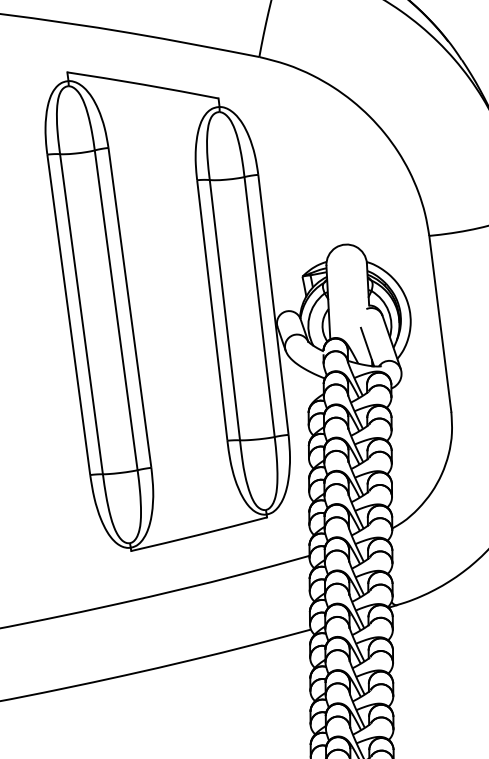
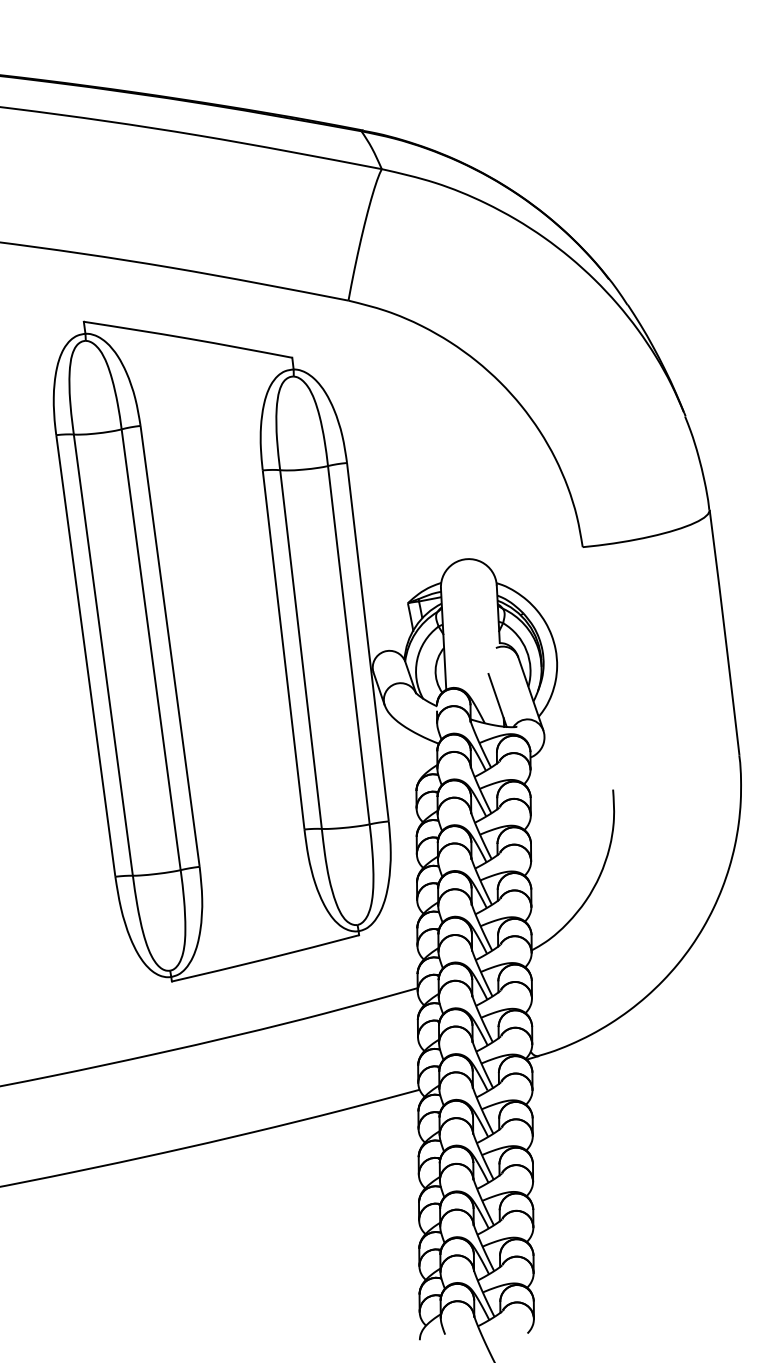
line: (440, 323) -> (597, 668), removed

